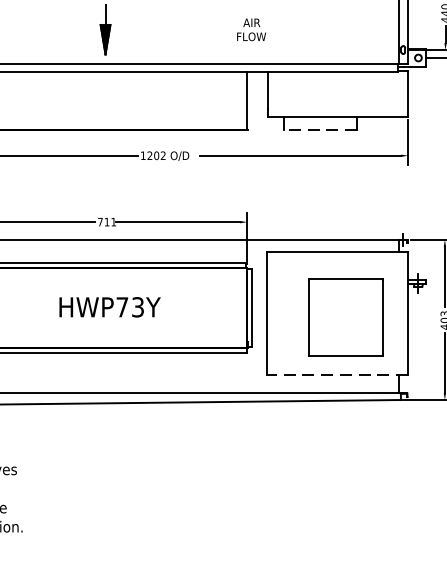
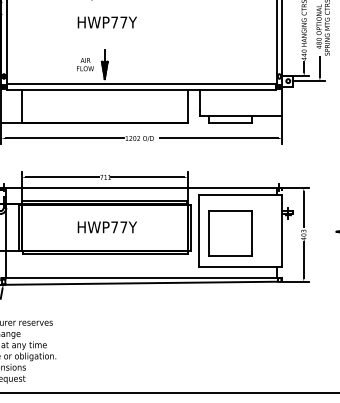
text: (251, 29) -> (85, 64), moved
line: (319, 130) -> (230, 123), dashed -> solid
text: (137, 307) -> (123, 227), HWP73Y -> HWP77Y
part: (345, 317) -> (230, 233), moved
line: (336, 374) -> (240, 266), dashed -> solid

